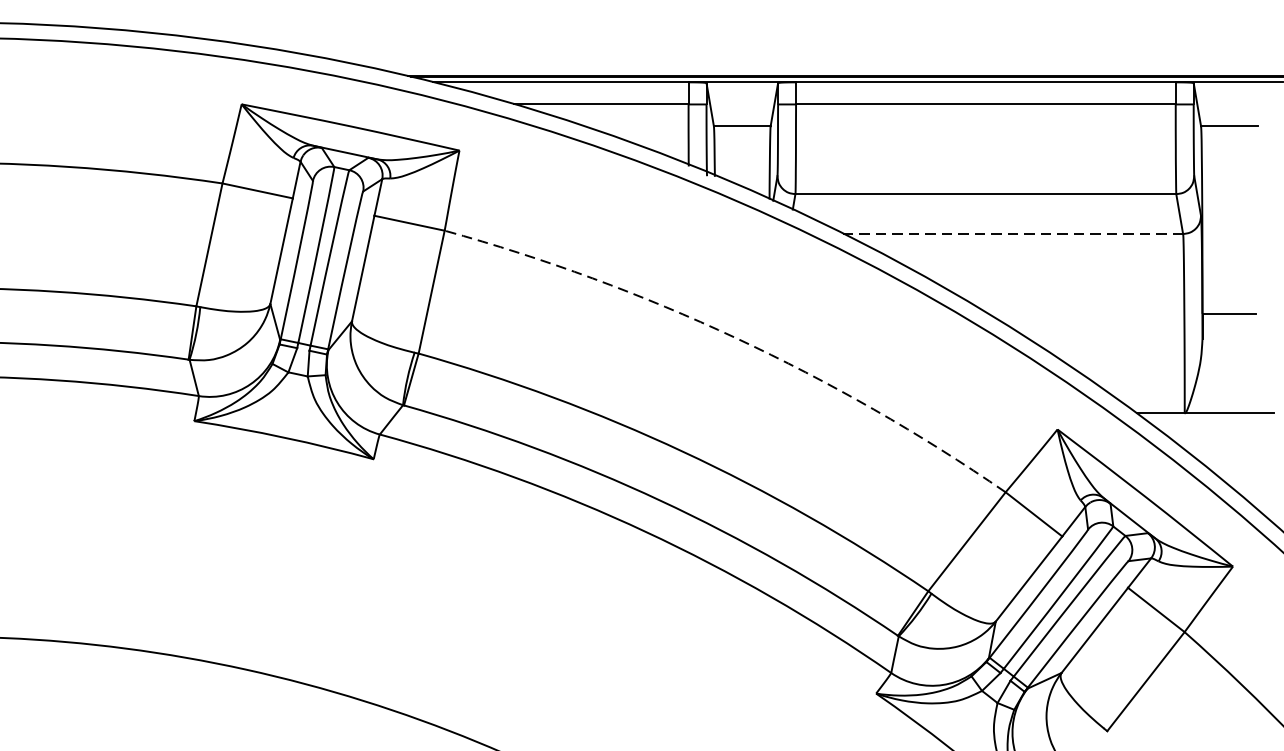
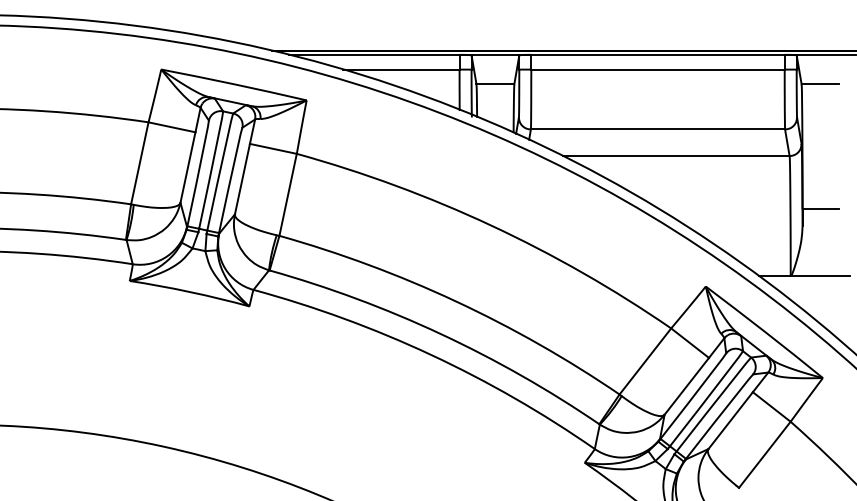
line: (1012, 234) -> (675, 156), dashed -> solid
arc: (736, 338) -> (491, 225), dashed -> solid

